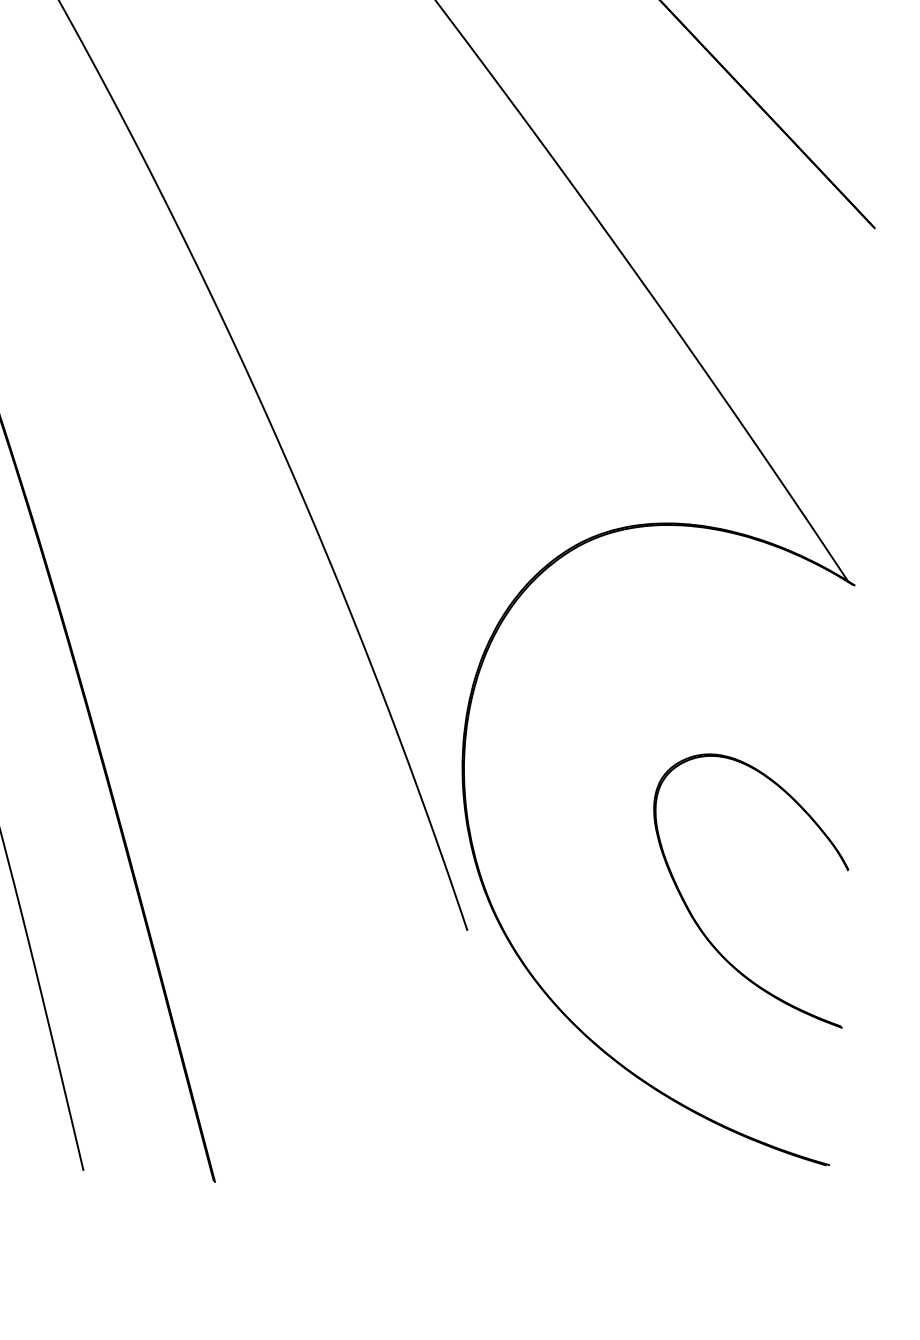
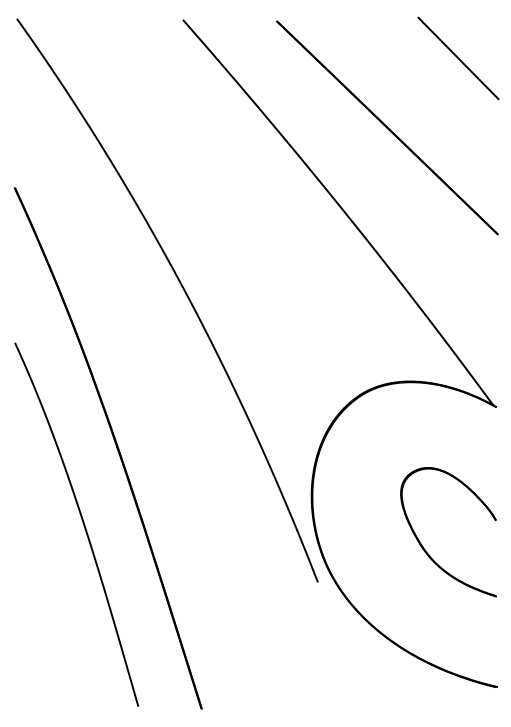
part: (699, 923) -> (425, 549), moved

